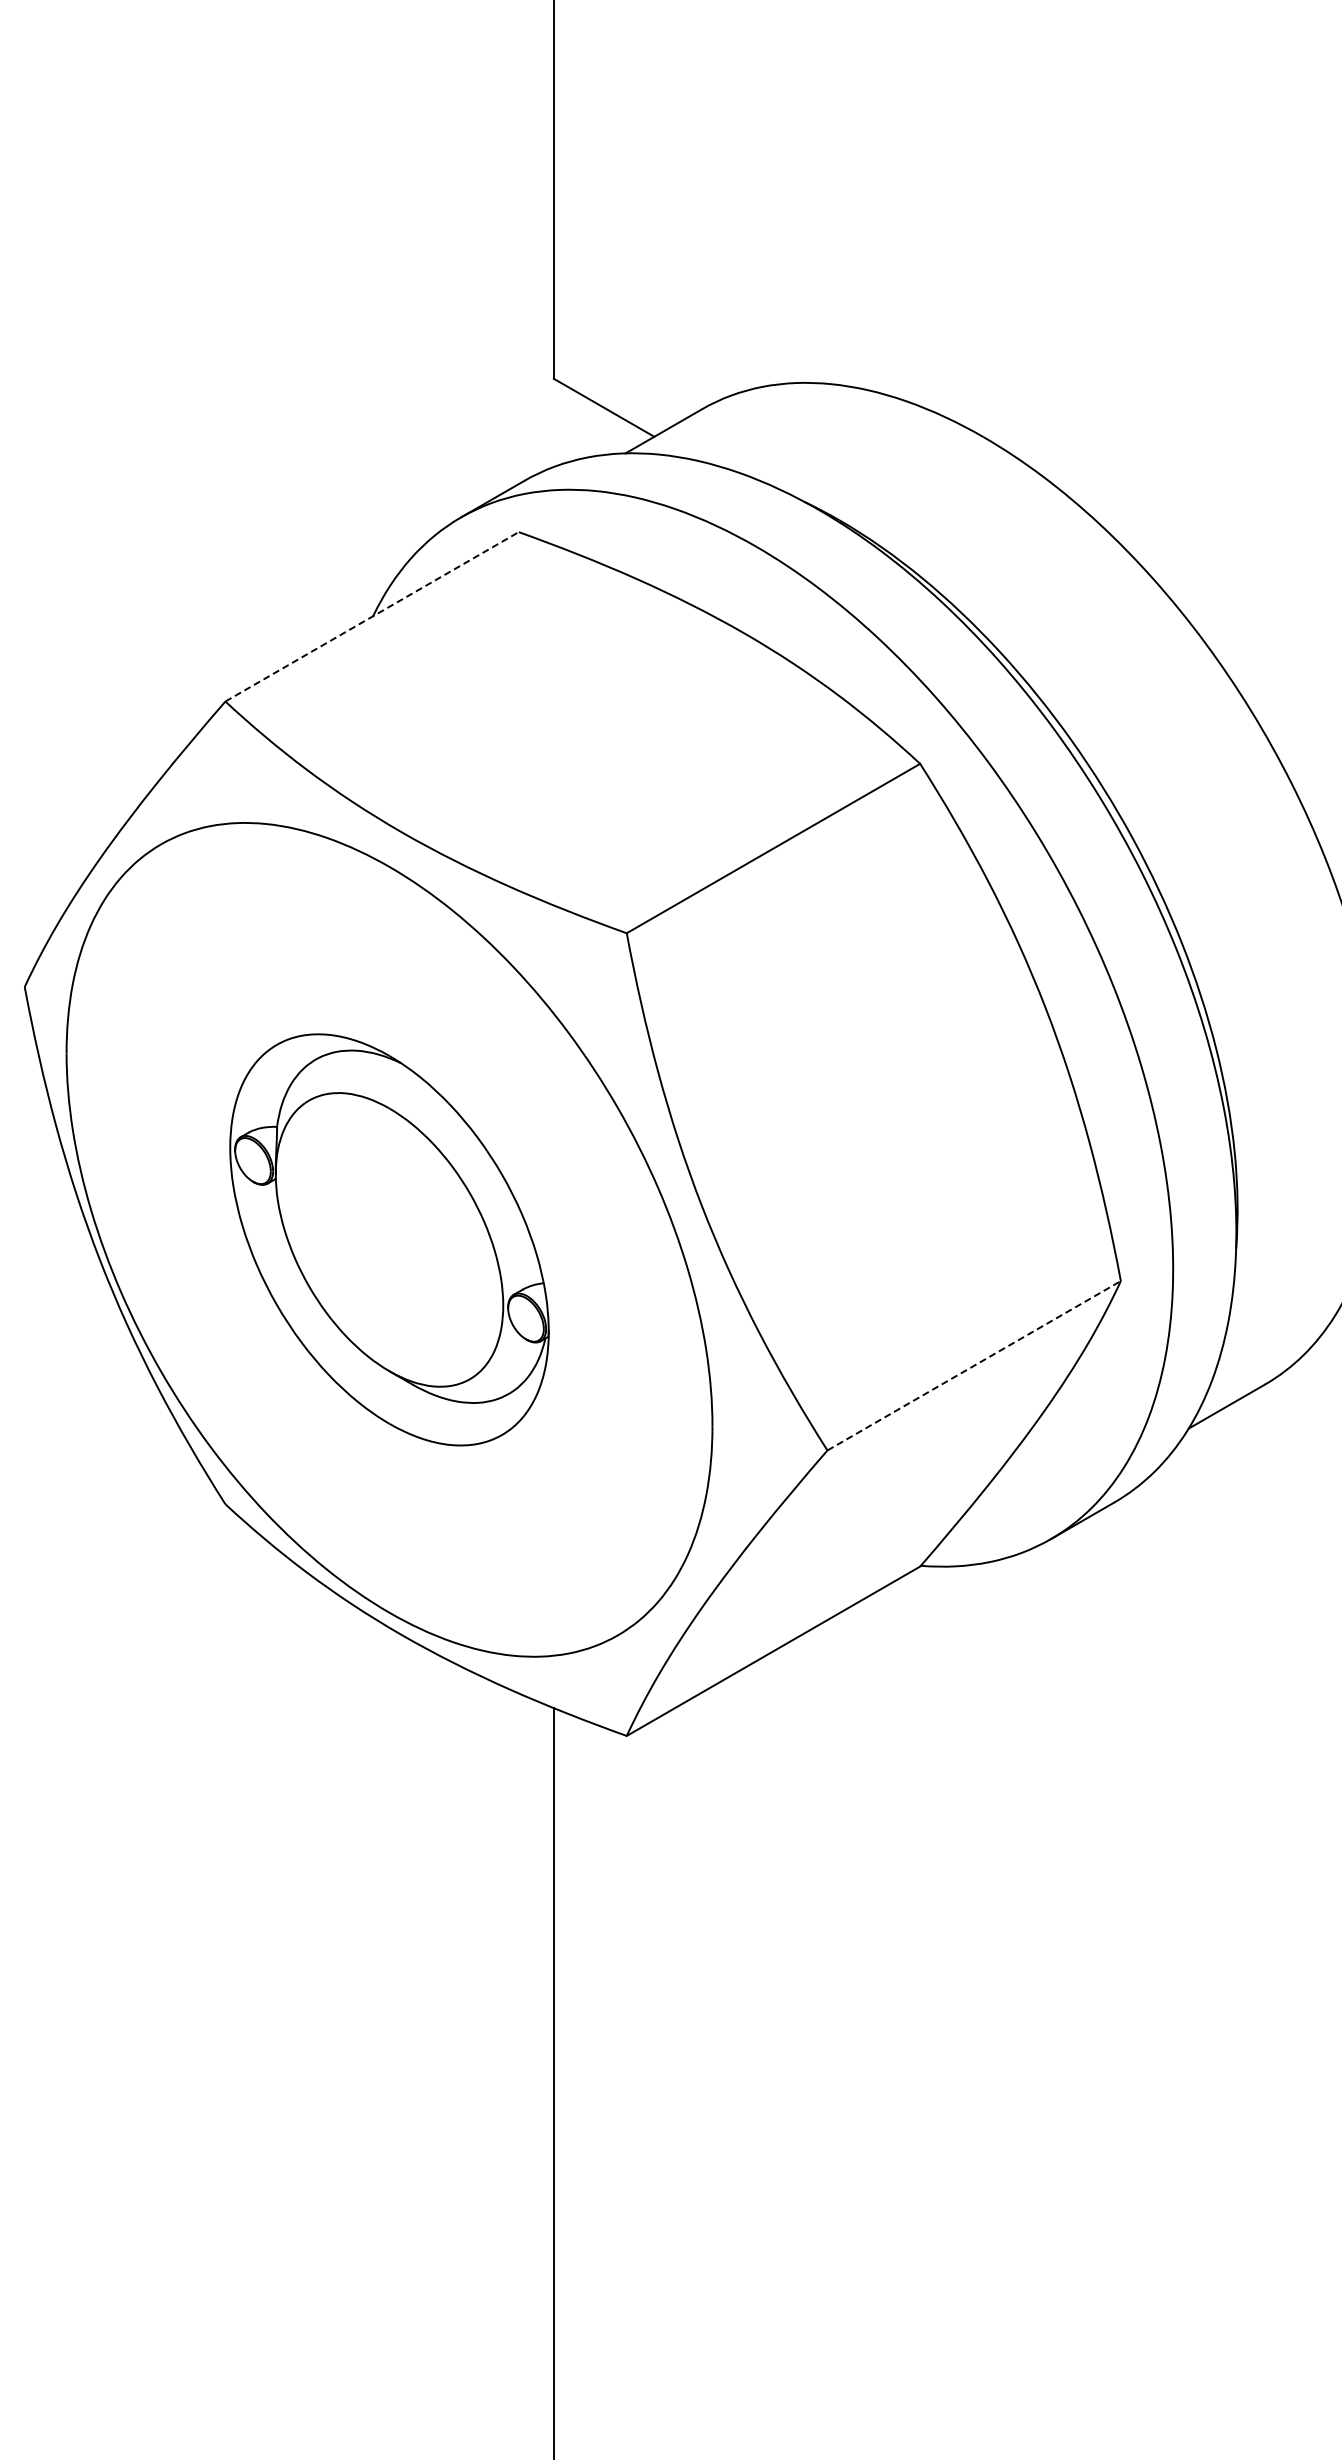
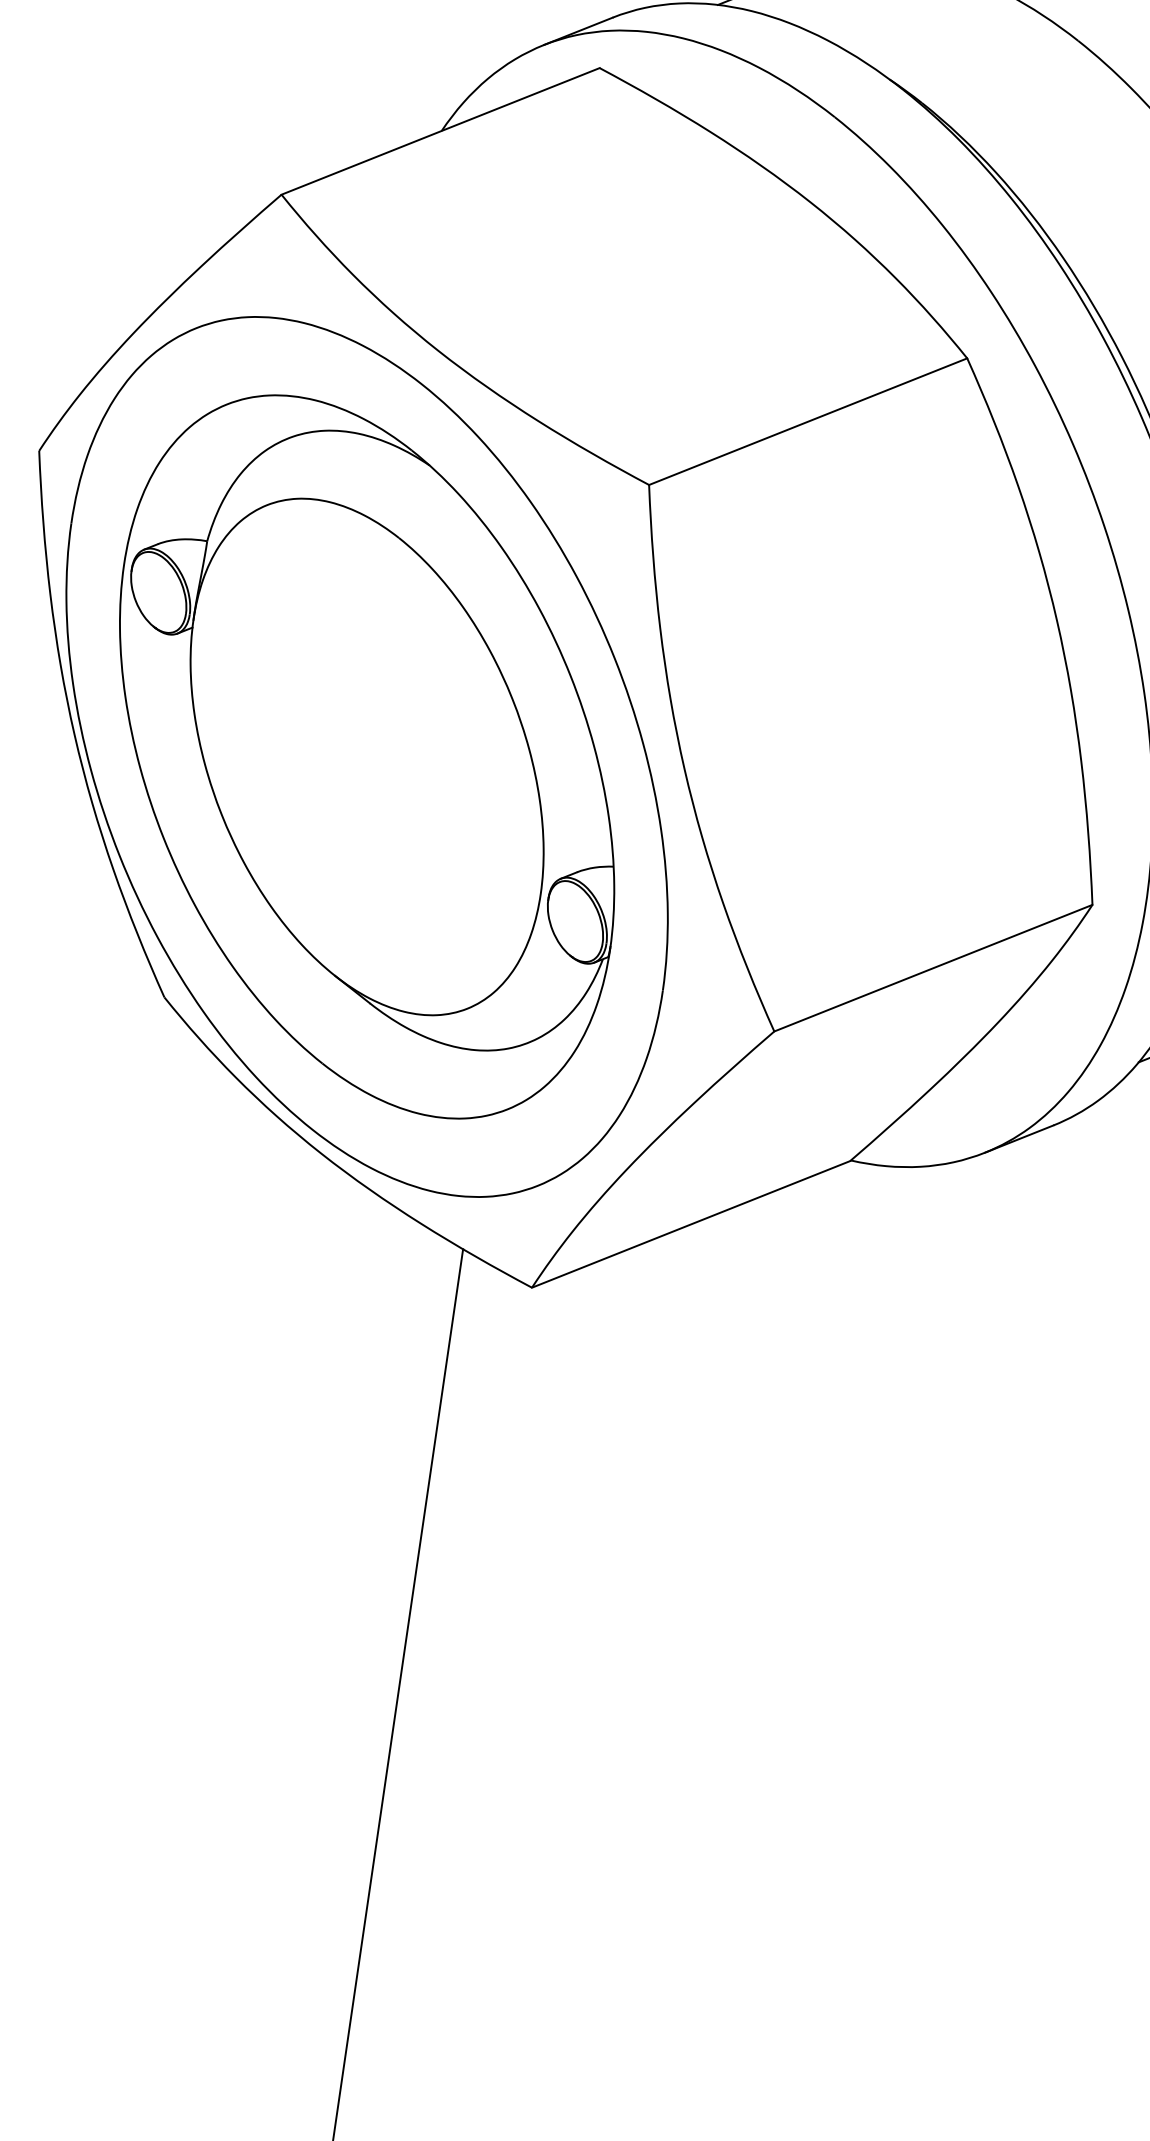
line: (372, 616) -> (441, 131), dashed -> solid
part: (389, 1239) -> (367, 756), size x1.67
line: (974, 1365) -> (933, 967), dashed -> solid

